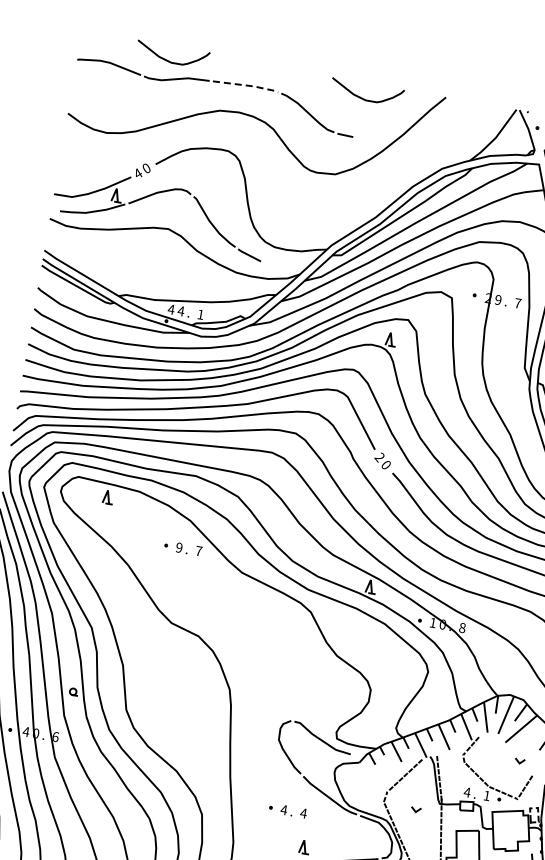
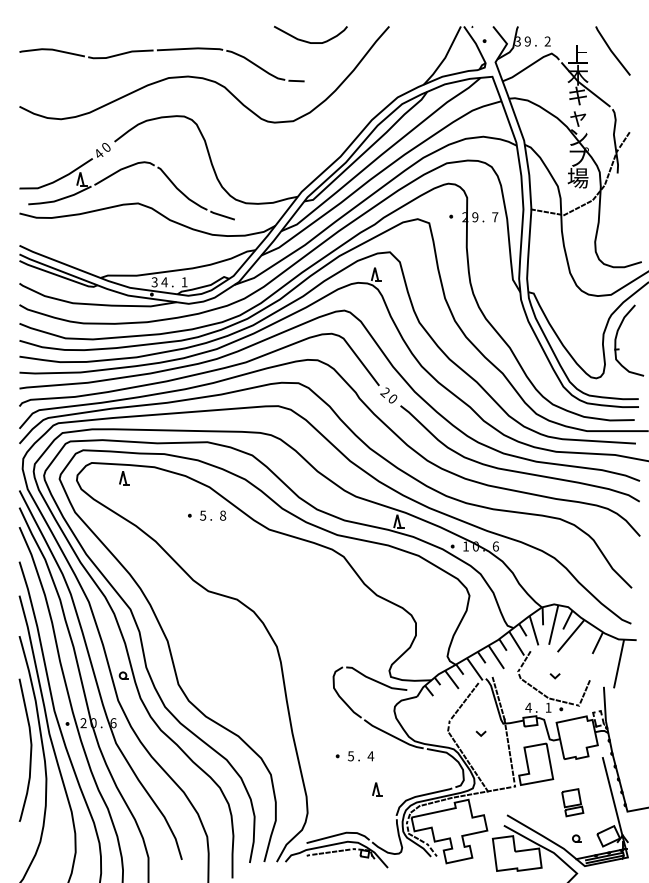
curve: (170, 60) -> (111, 37), removed
line: (247, 85) -> (191, 48), dashed -> solid
text: (171, 309) -> (154, 282), 4 -> 3
text: (179, 547) -> (203, 515), 9 -> 5
text: (199, 551) -> (223, 515), 7 -> 8
text: (462, 627) -> (495, 546), 8 -> 6
text: (26, 732) -> (83, 723), 4 -> 2
line: (519, 761) -> (554, 676), moved
text: (283, 810) -> (350, 756), 4 -> 5

